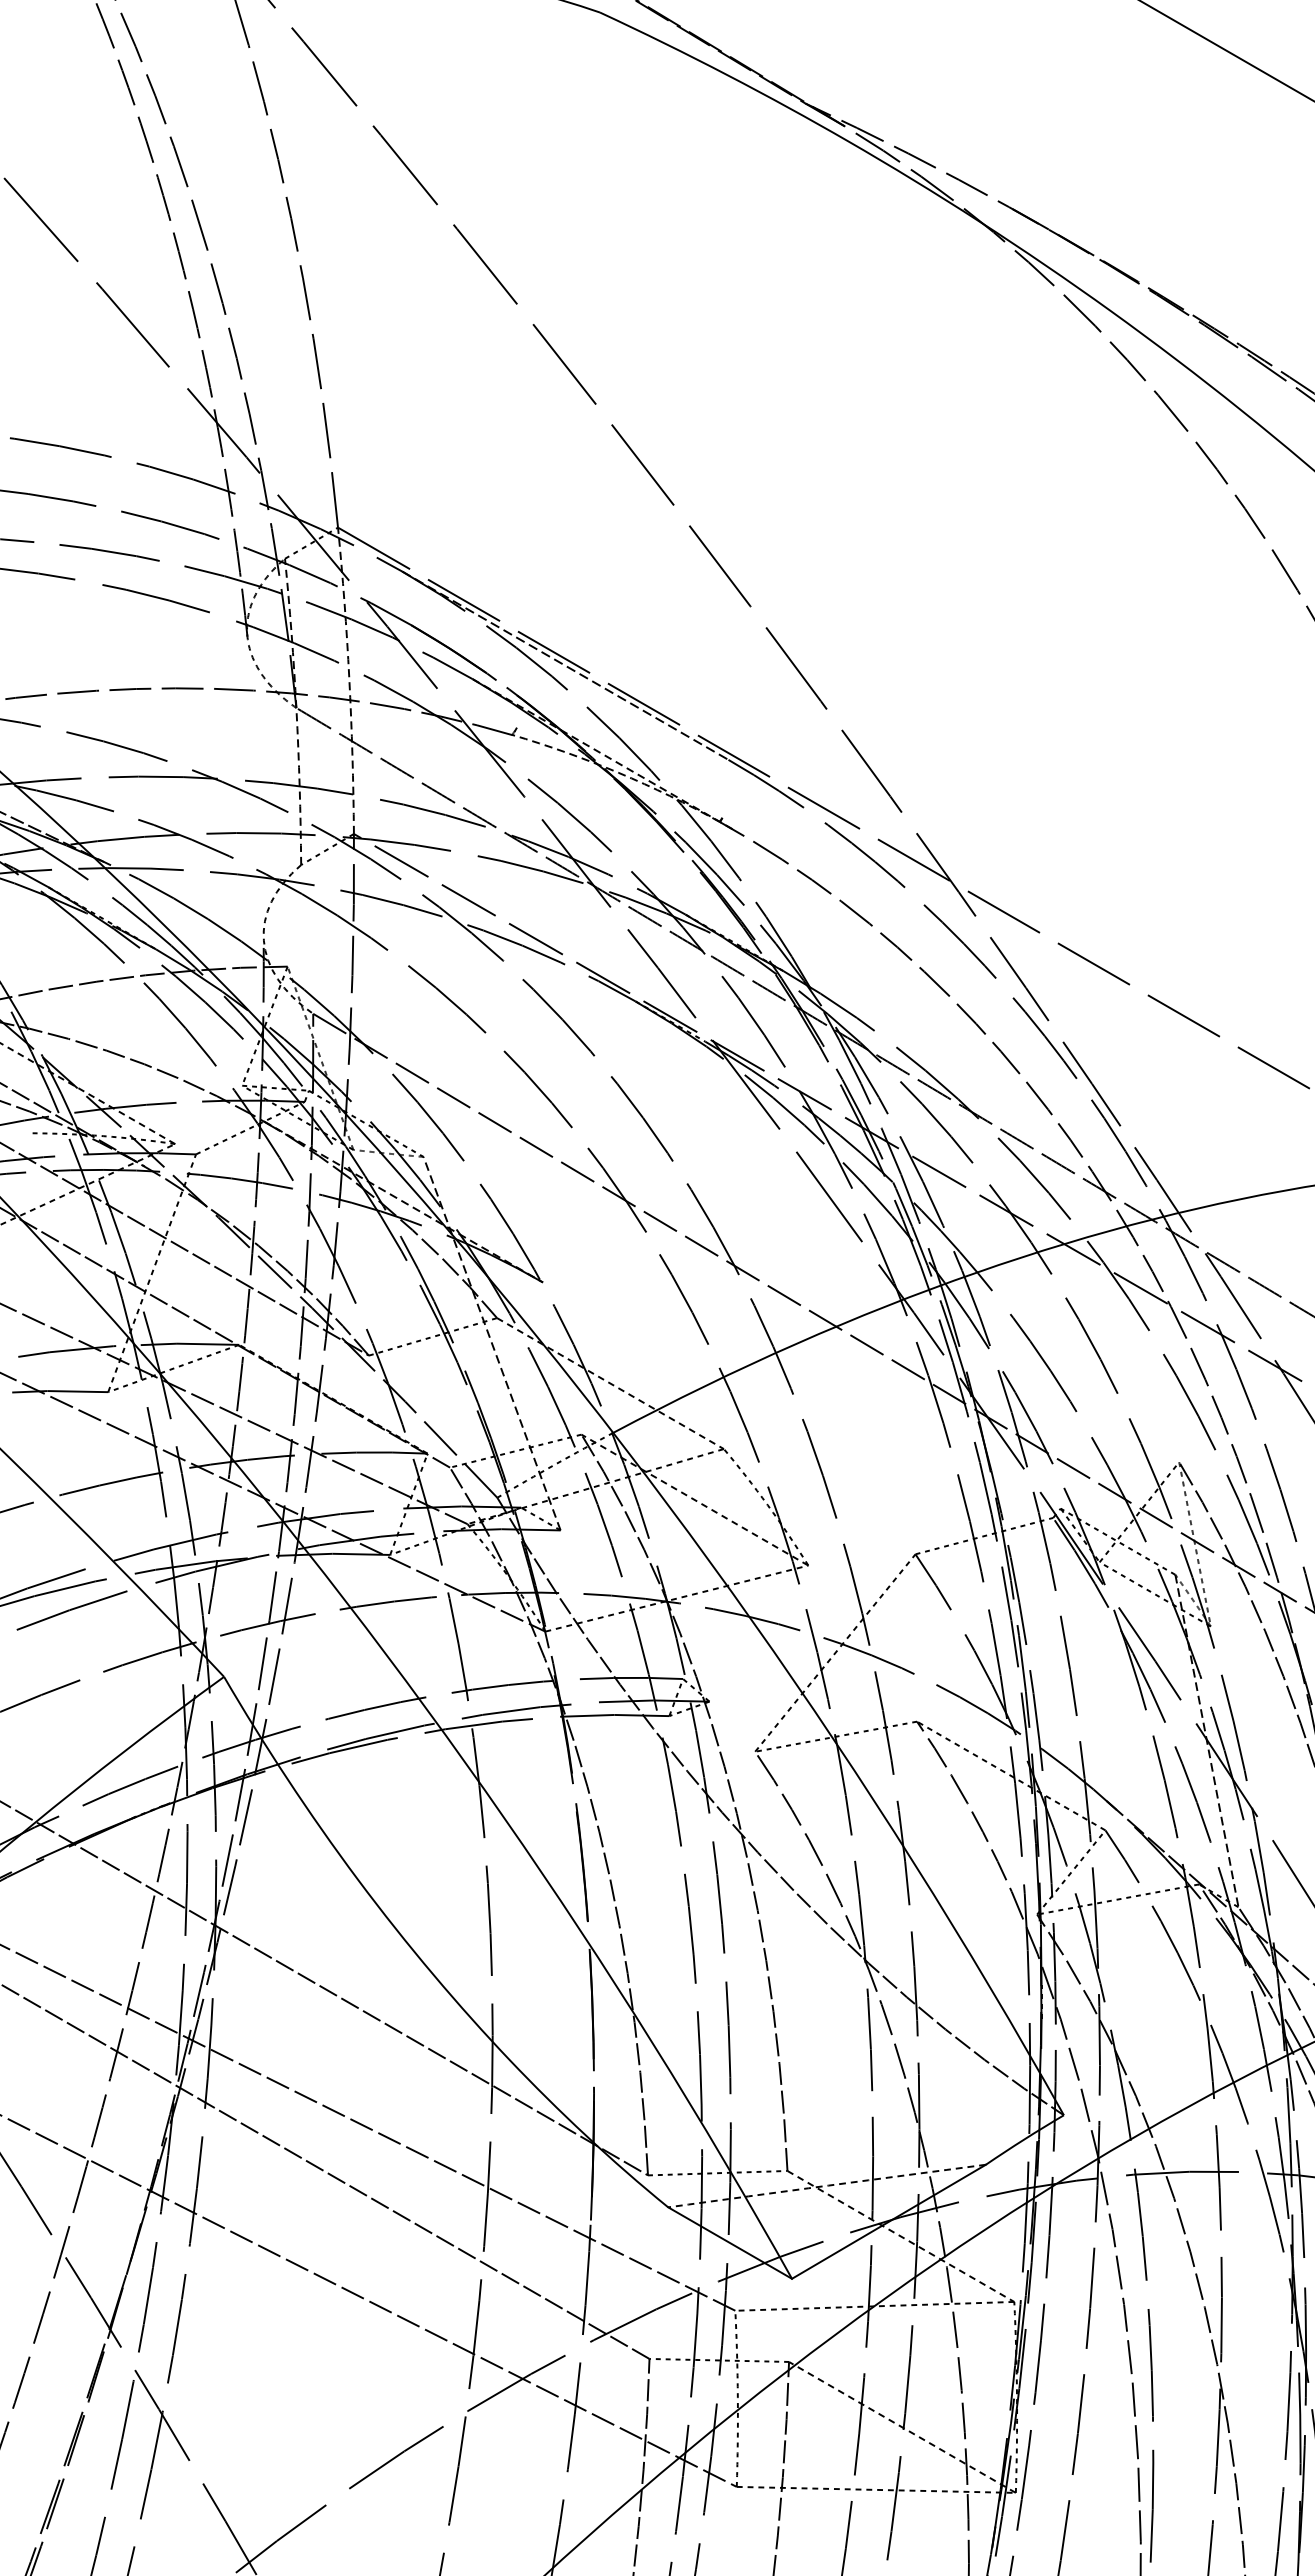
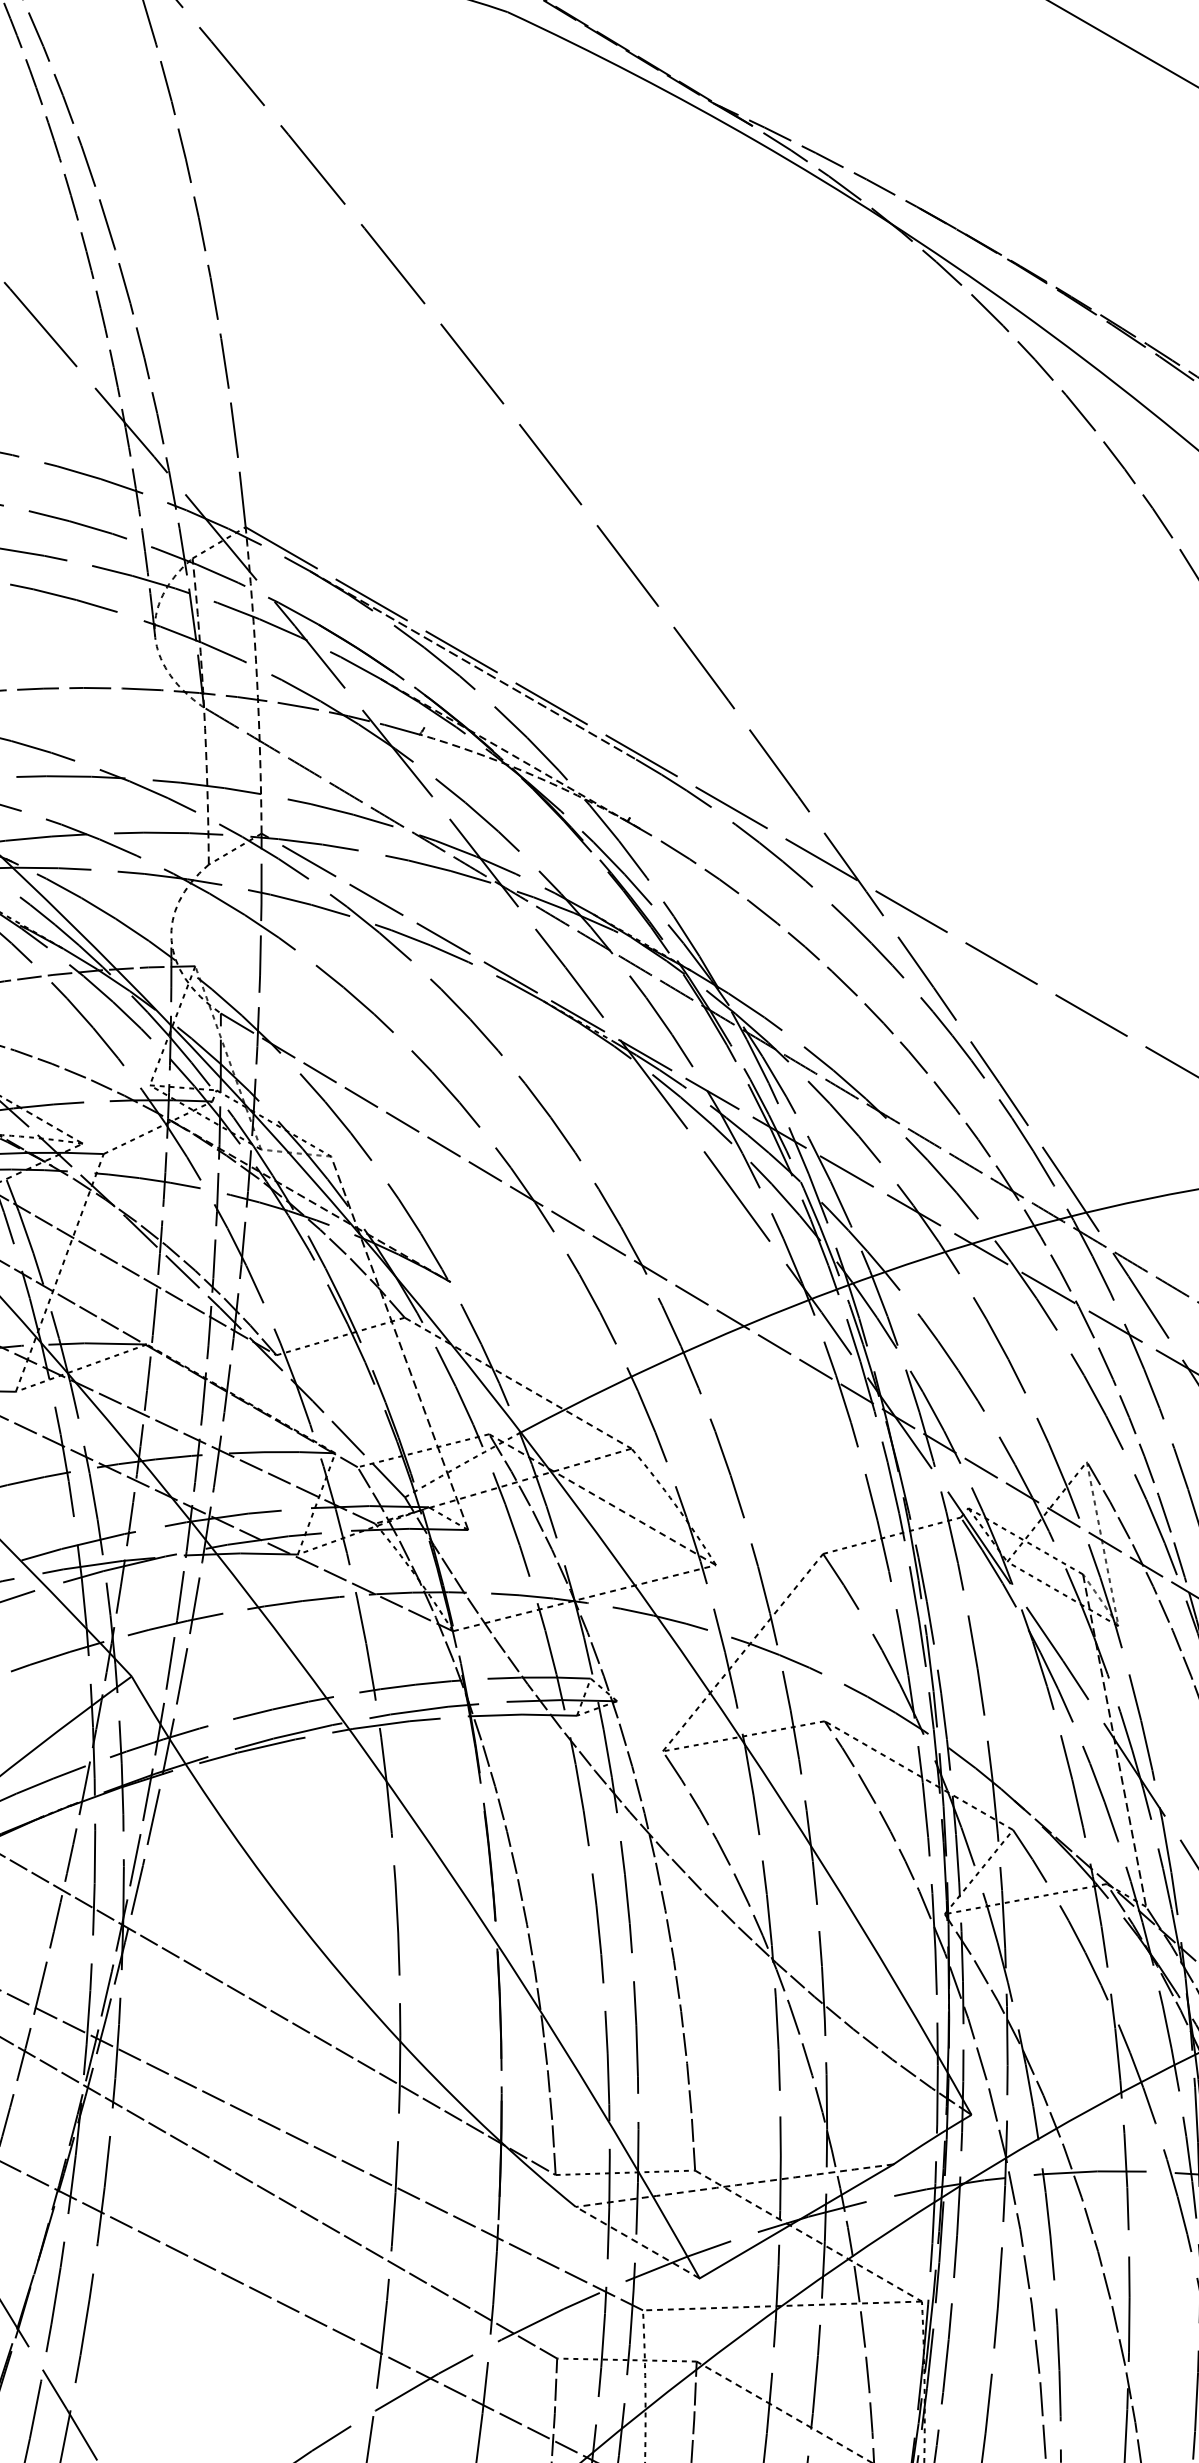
line: (729, 2242) -> (637, 2242), solid -> dashed

